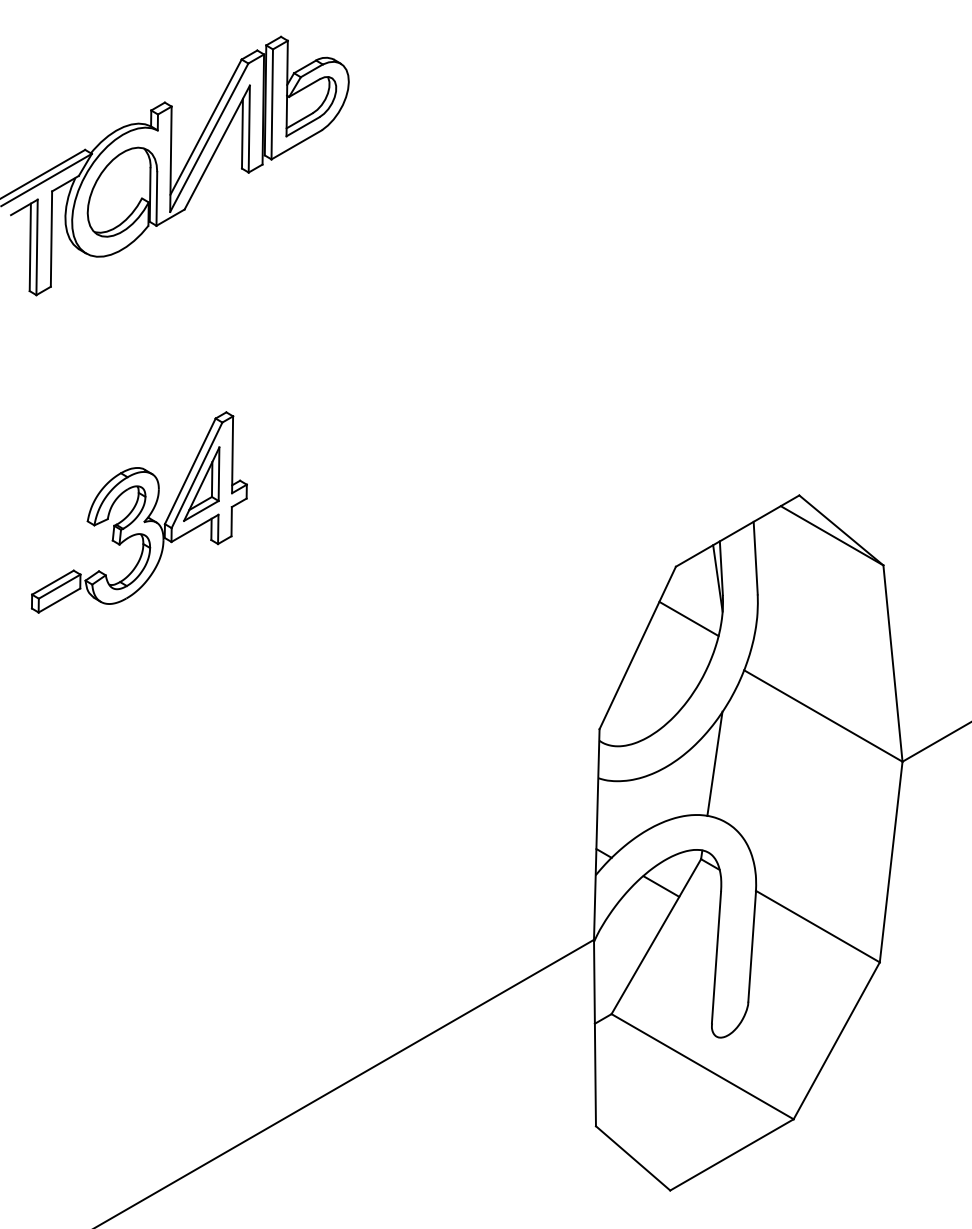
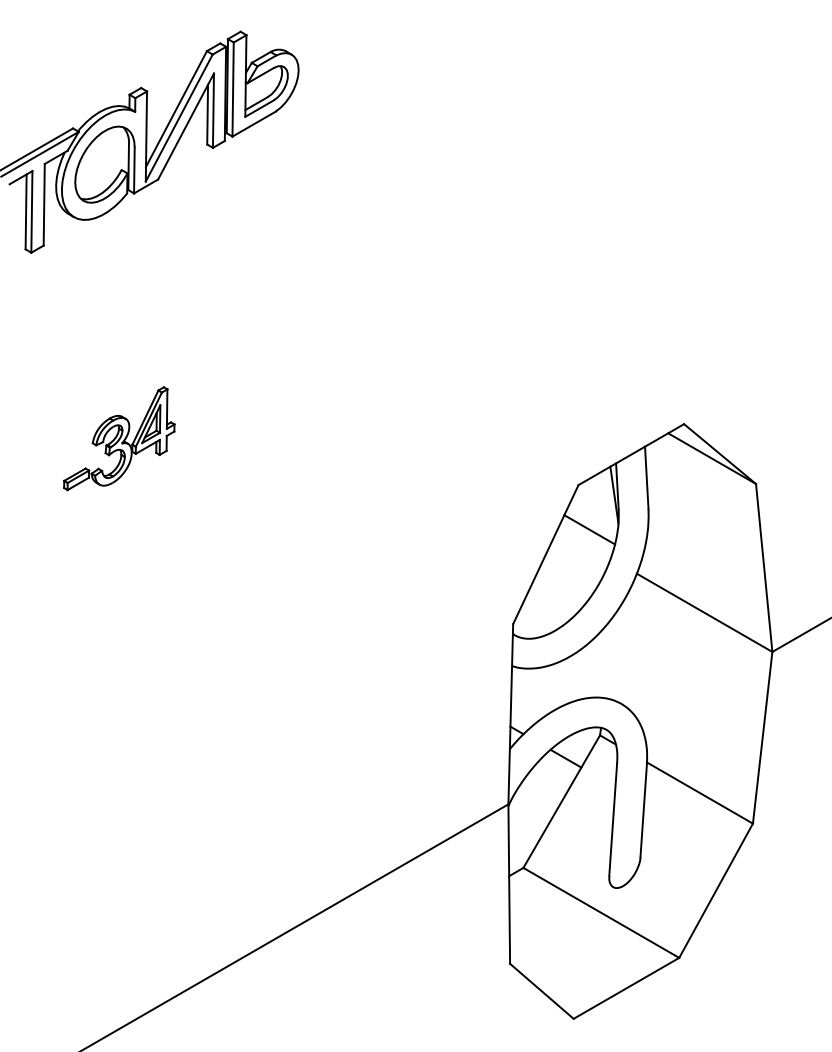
part: (138, 512) -> (118, 438), size x0.6
line: (714, 763) -> (611, 653), removed

